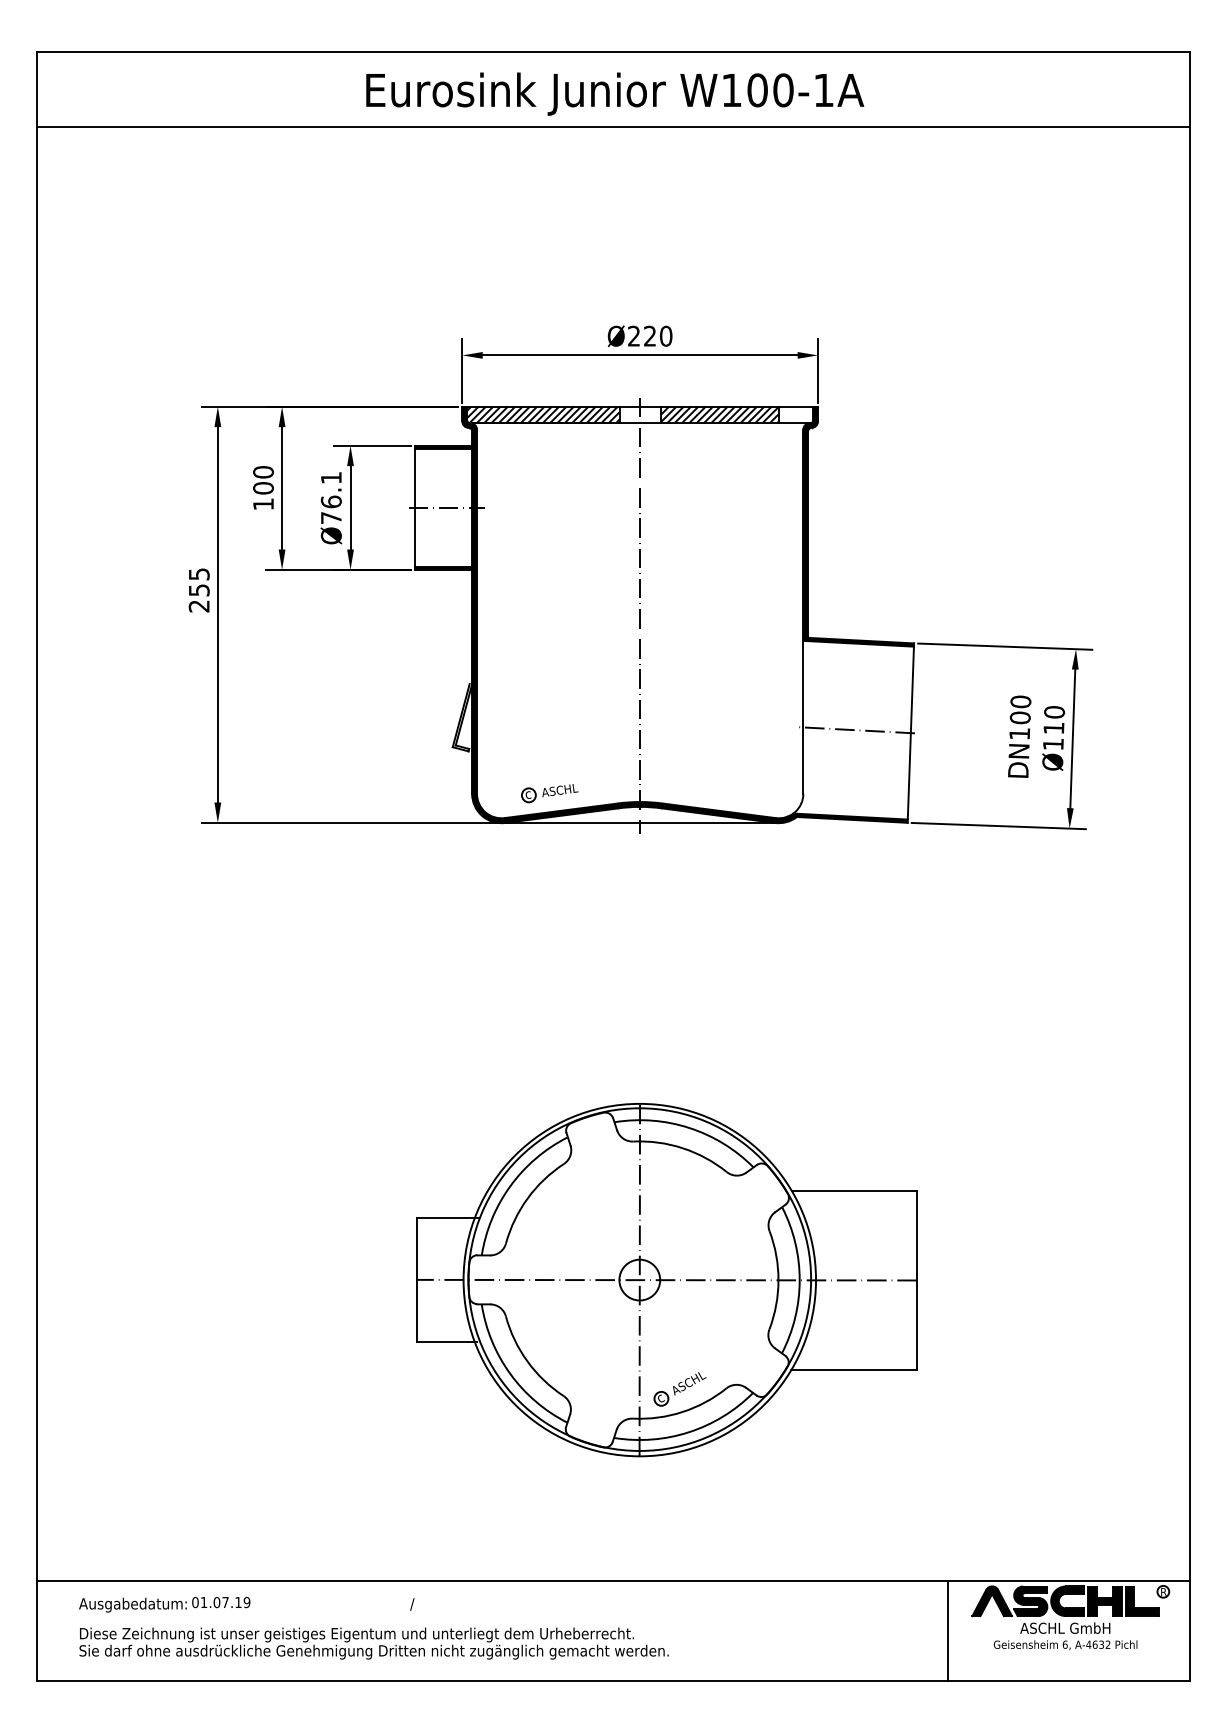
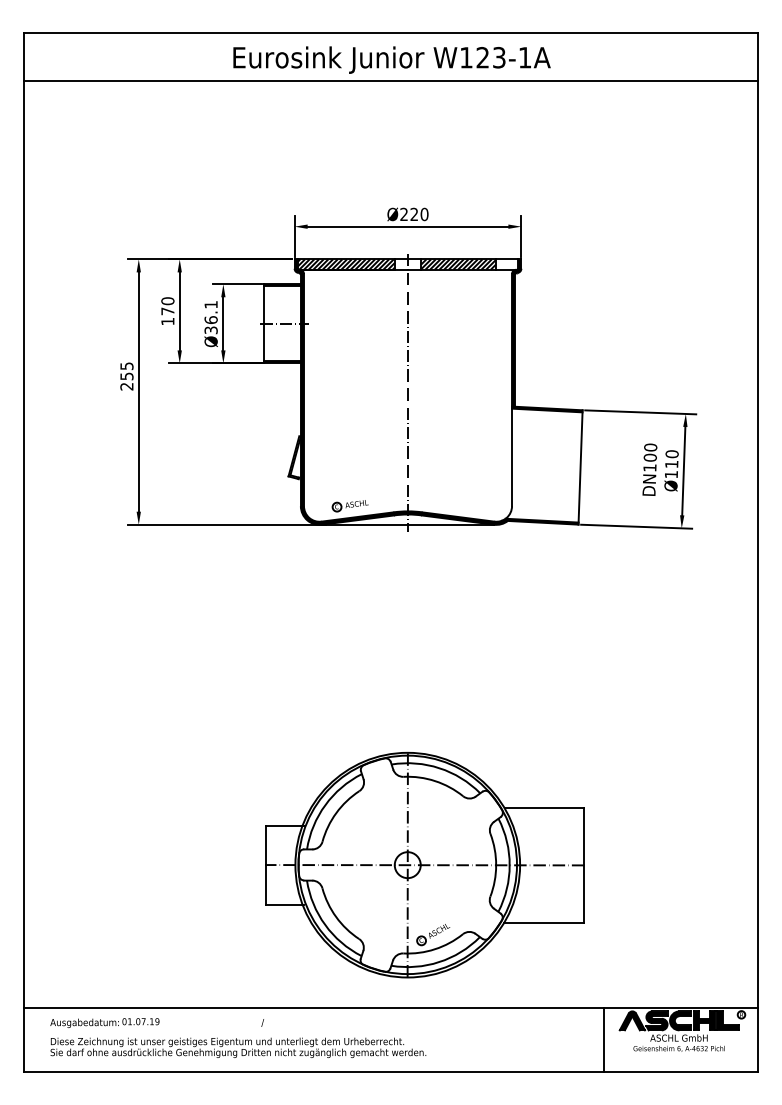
text: (769, 89) -> (490, 57), W100-1A -> W123-1A
text: (262, 488) -> (167, 311), 100 -> 170
text: (330, 518) -> (210, 330), Ø76.1 -> Ø36.1
line: (854, 730) -> (544, 465), removed
part: (666, 1279) -> (424, 864), moved

